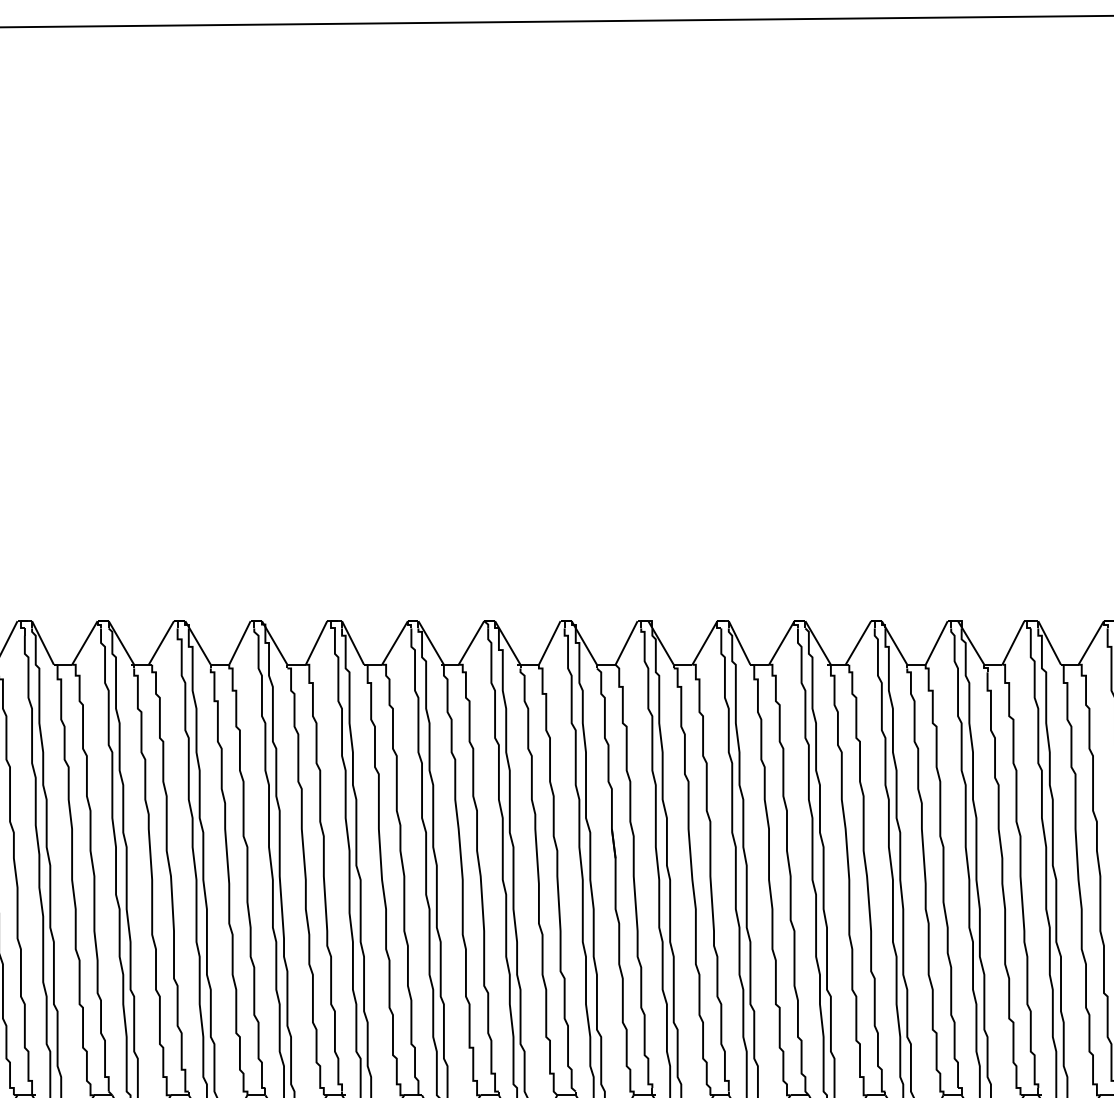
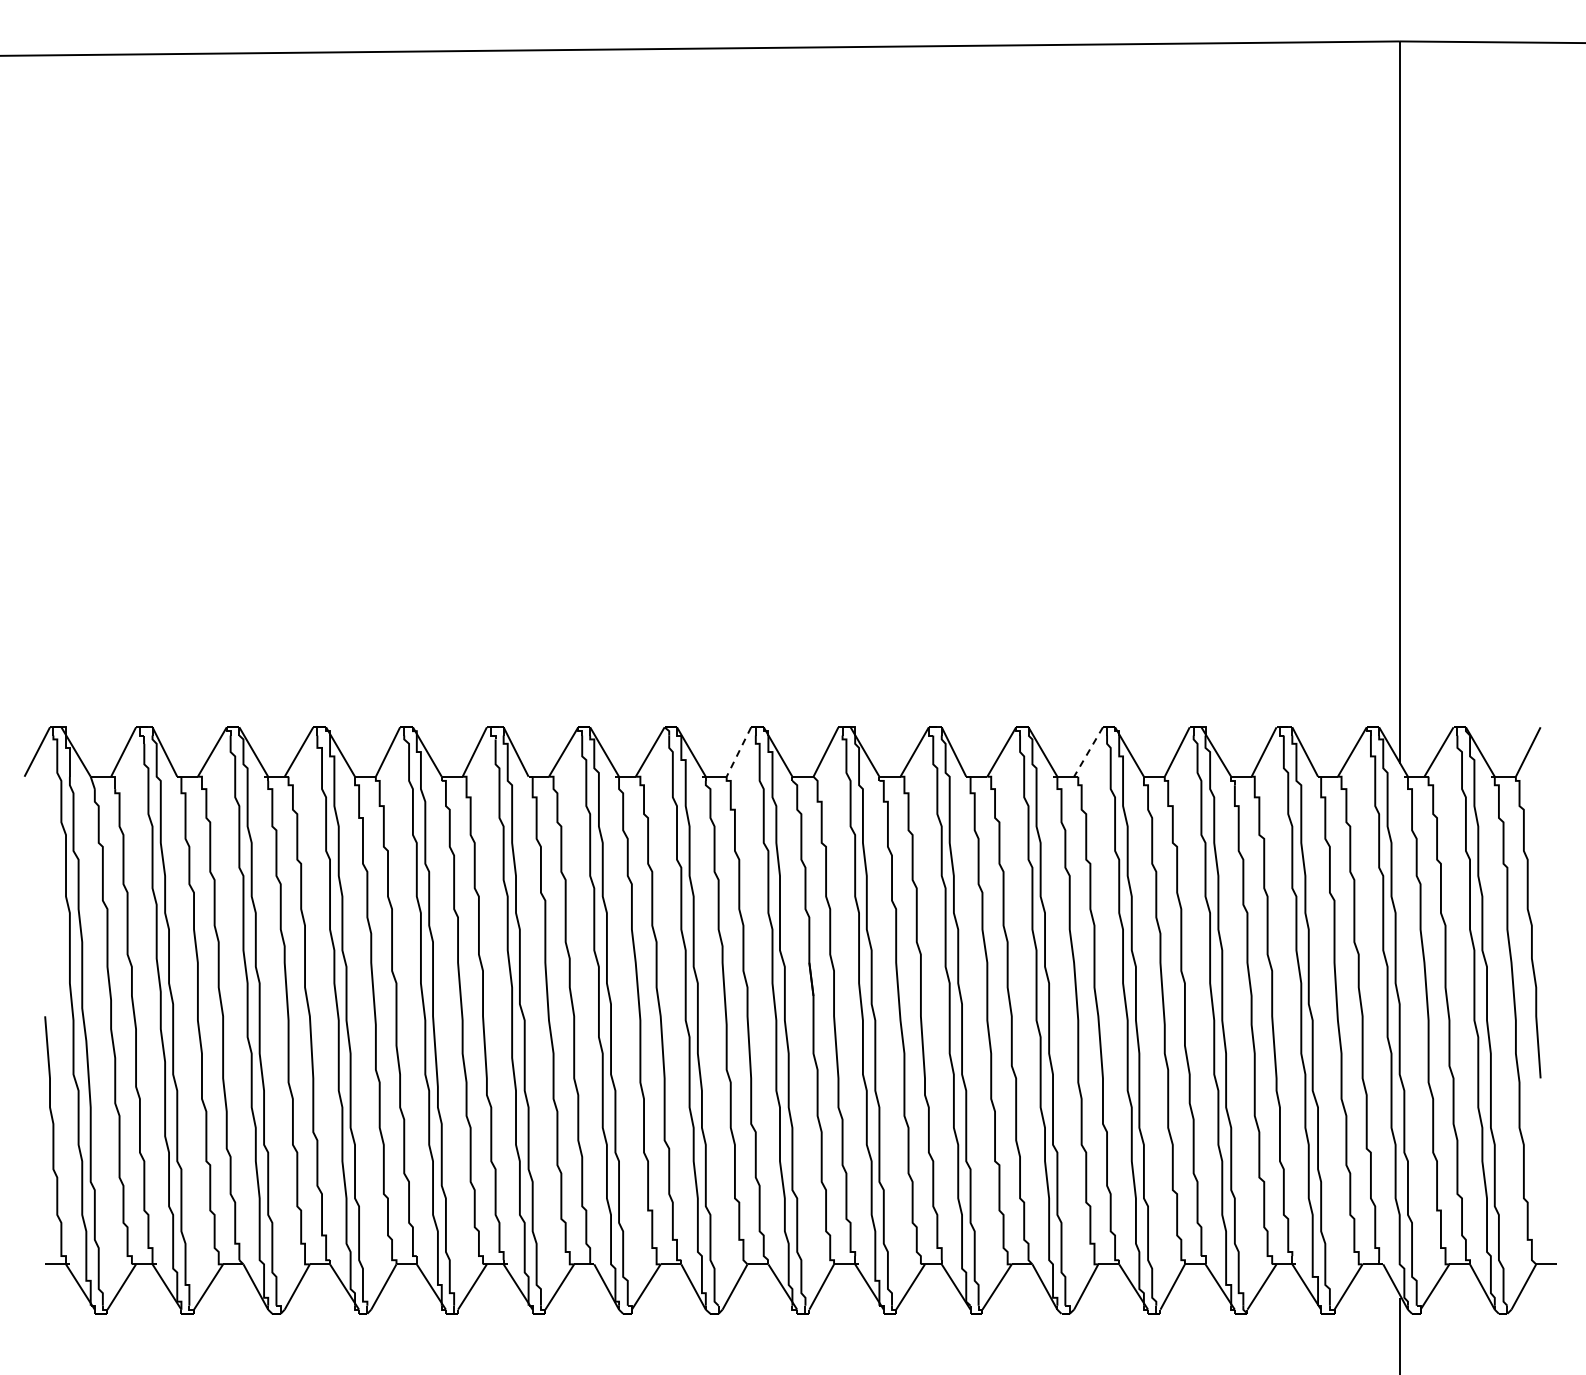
line: (549, 643) -> (738, 752), solid -> dashed
line: (858, 643) -> (1088, 752), solid -> dashed

